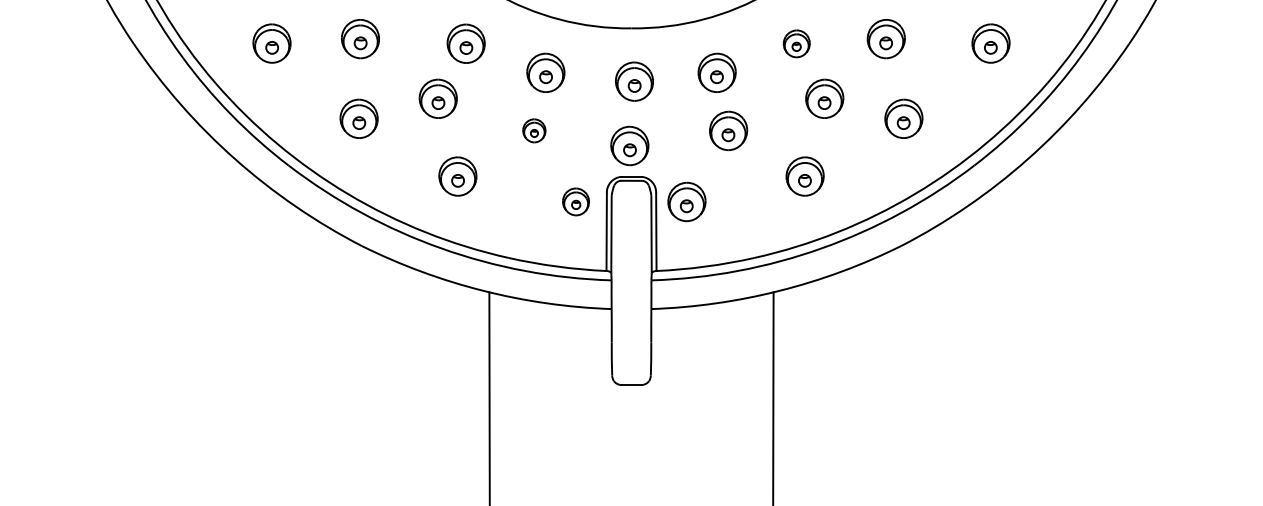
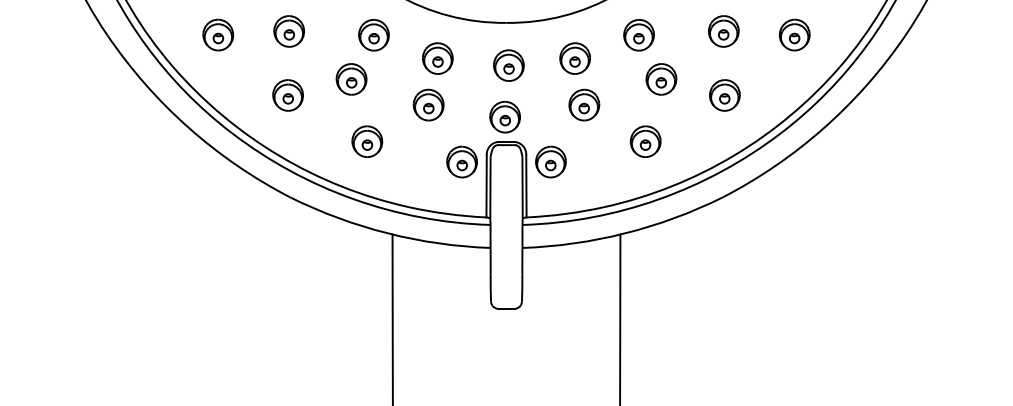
part: (885, 39) -> (723, 31), moved
part: (796, 44) -> (638, 35), size x1.43
part: (534, 130) -> (428, 104), size x1.67
part: (575, 201) -> (461, 161), size x1.43

